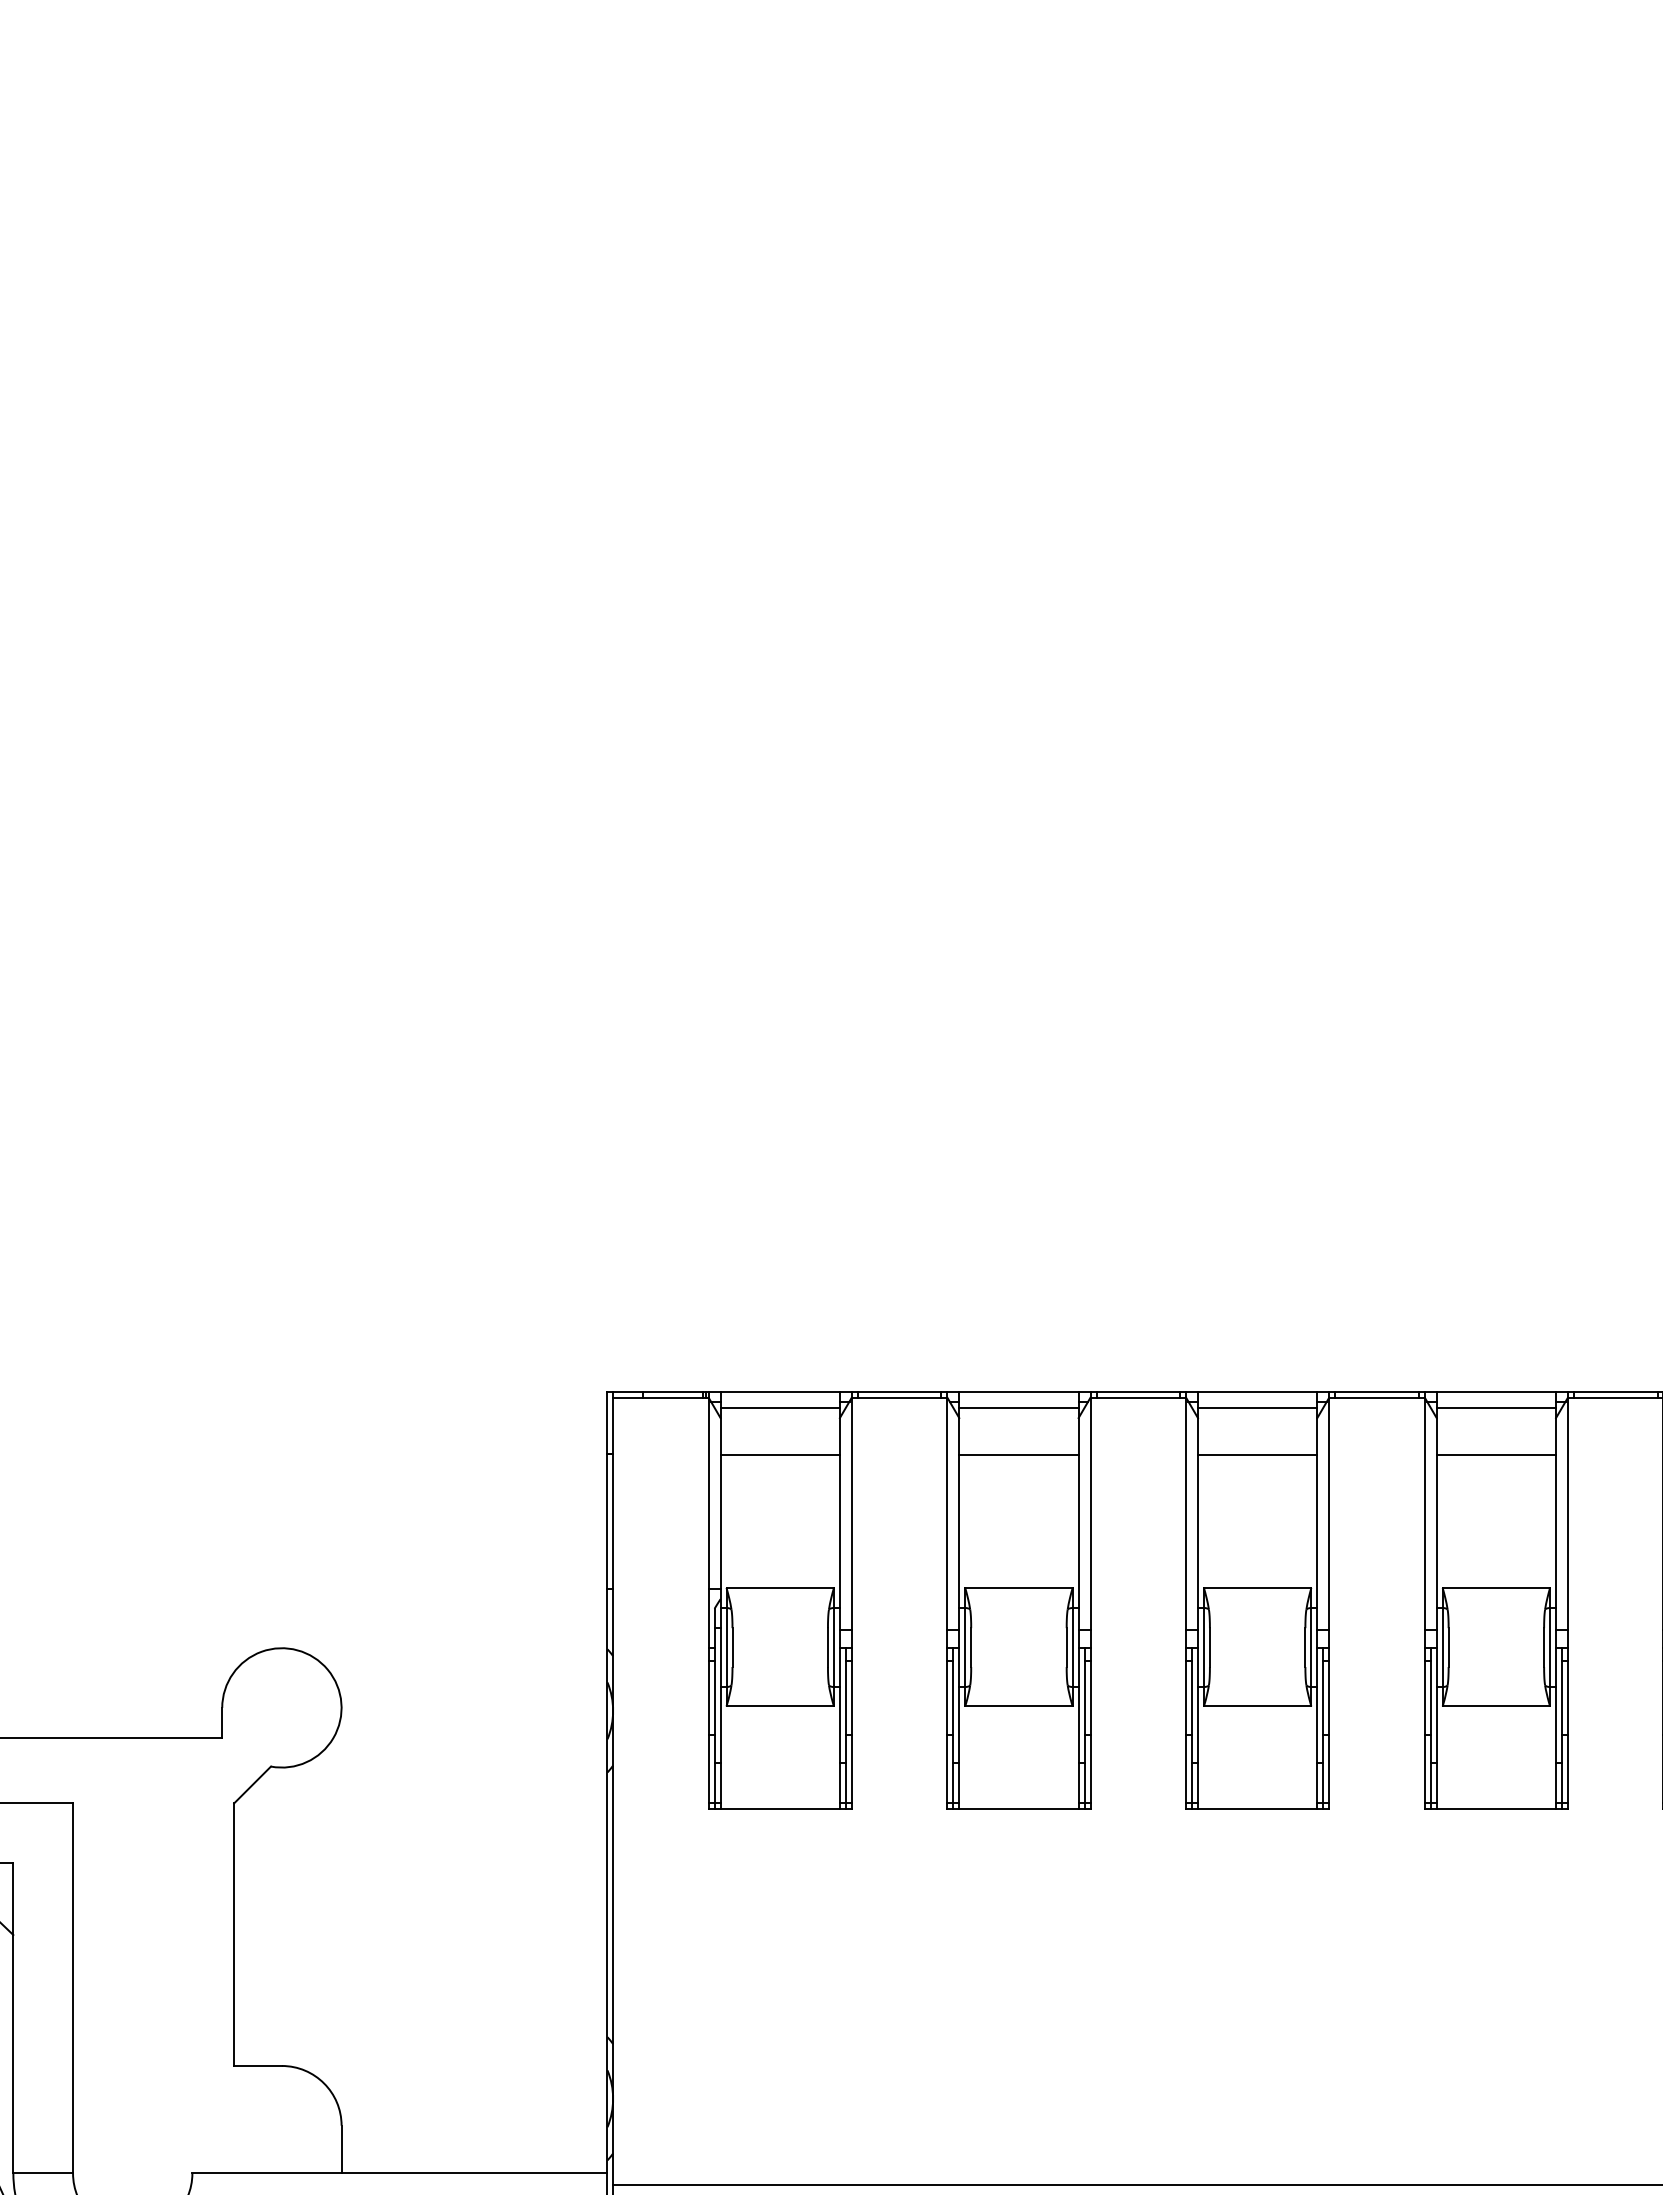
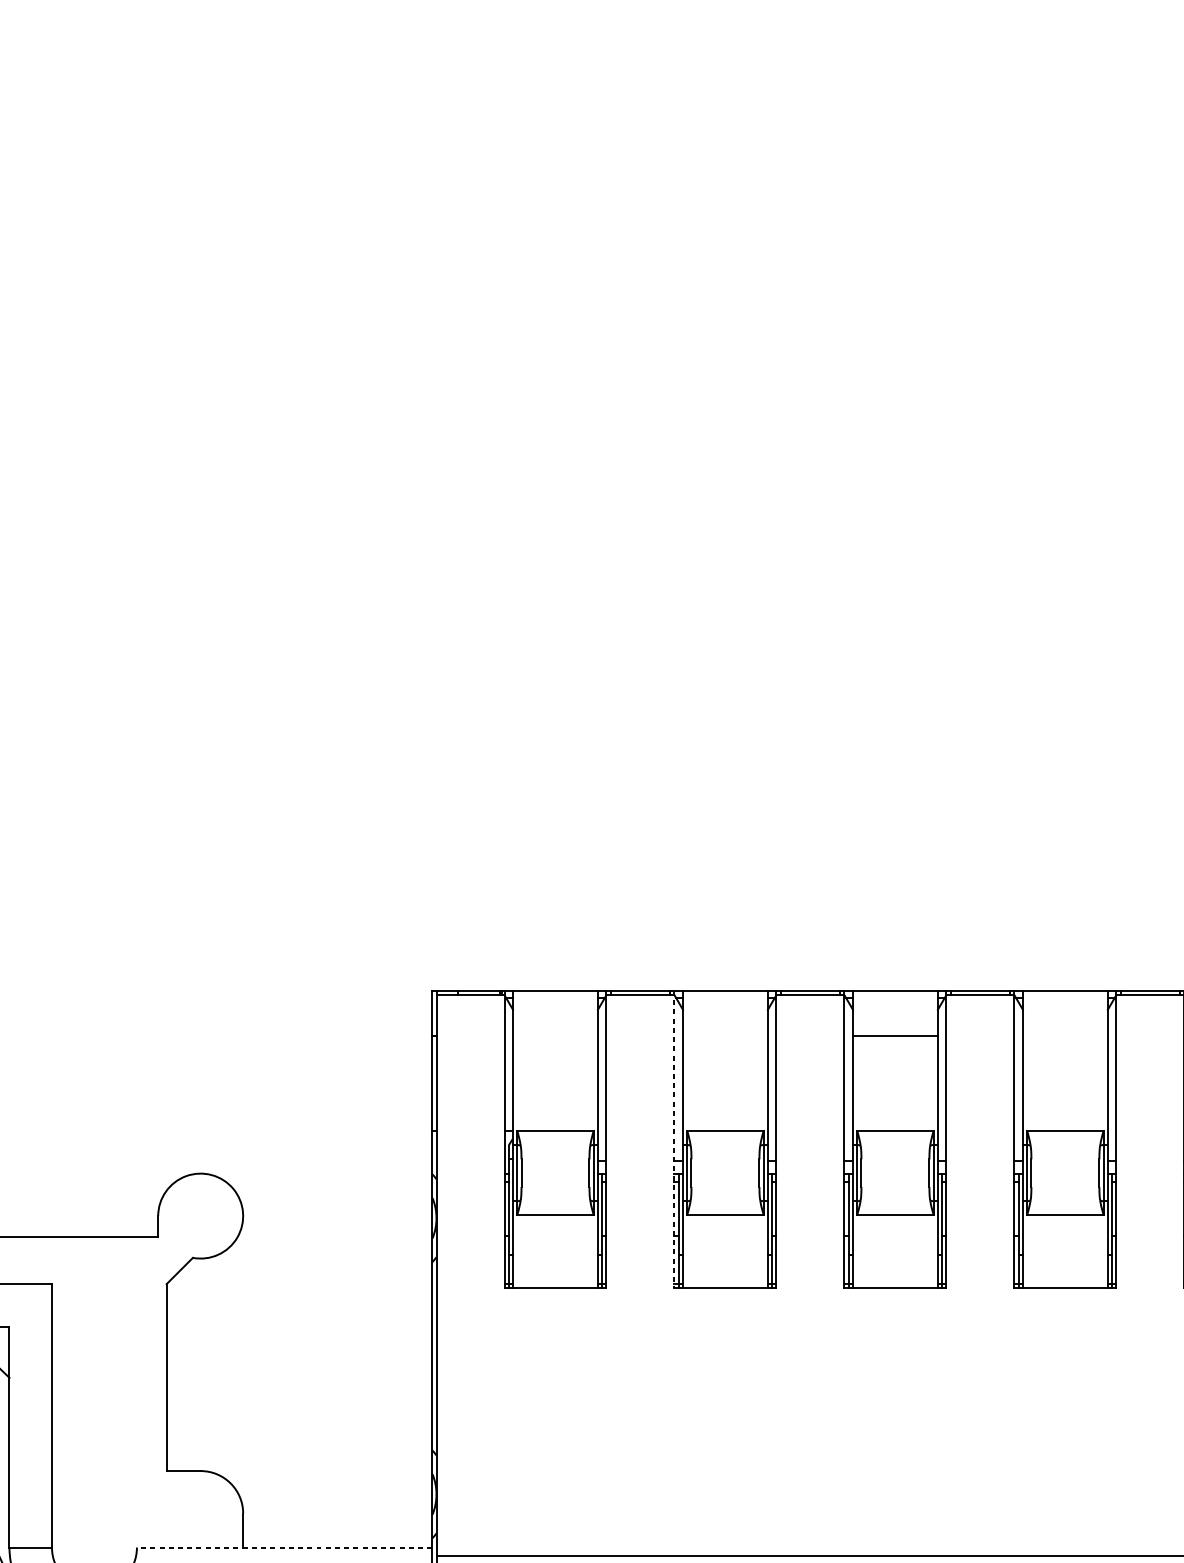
line: (779, 1407) -> (554, 1002), removed
line: (1018, 1407) -> (725, 1002), removed
line: (1257, 1407) -> (895, 1002), removed
line: (1496, 1407) -> (1065, 1002), removed
line: (779, 1455) -> (554, 1036), removed
line: (1018, 1455) -> (725, 1036), removed
line: (1496, 1455) -> (1065, 1036), removed
line: (947, 1600) -> (674, 1139), solid -> dashed
line: (399, 2173) -> (284, 1547), solid -> dashed

